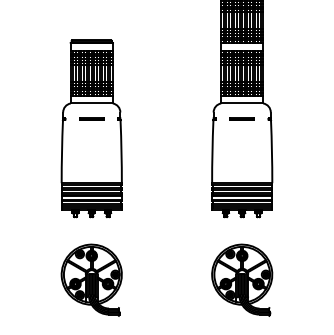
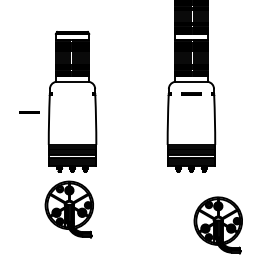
line: (91, 118) -> (28, 111), moved
part: (91, 279) -> (69, 209), moved
part: (242, 279) -> (218, 224), moved

